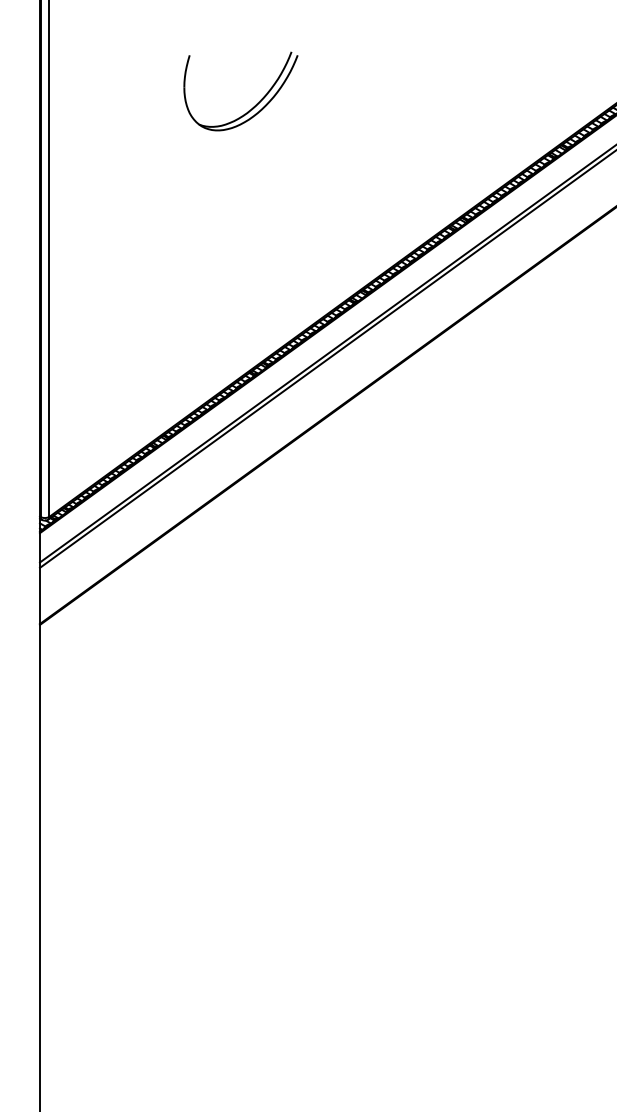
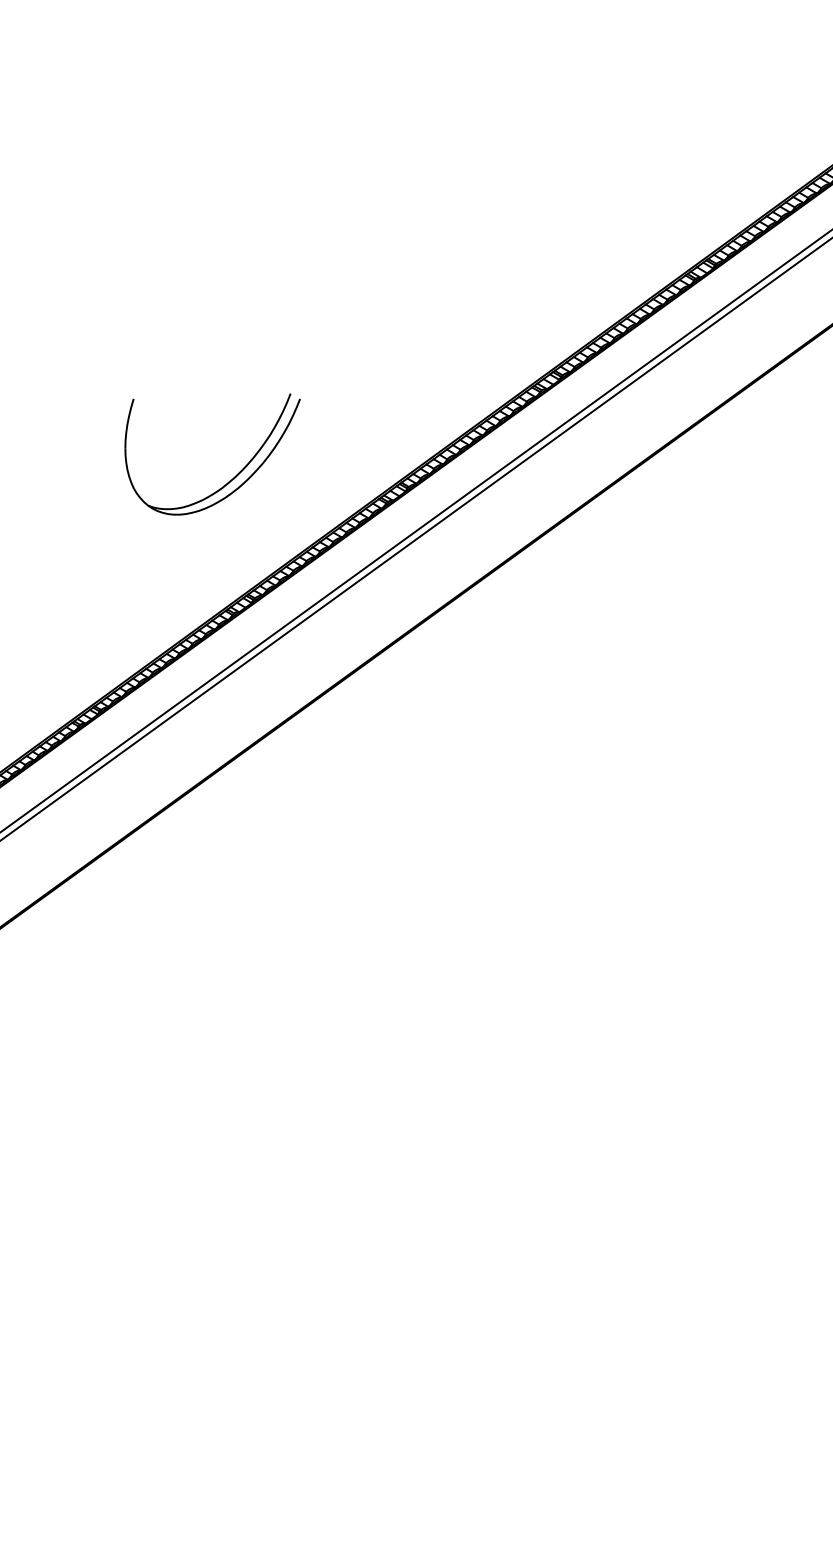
part: (254, 105) -> (233, 476), moved

